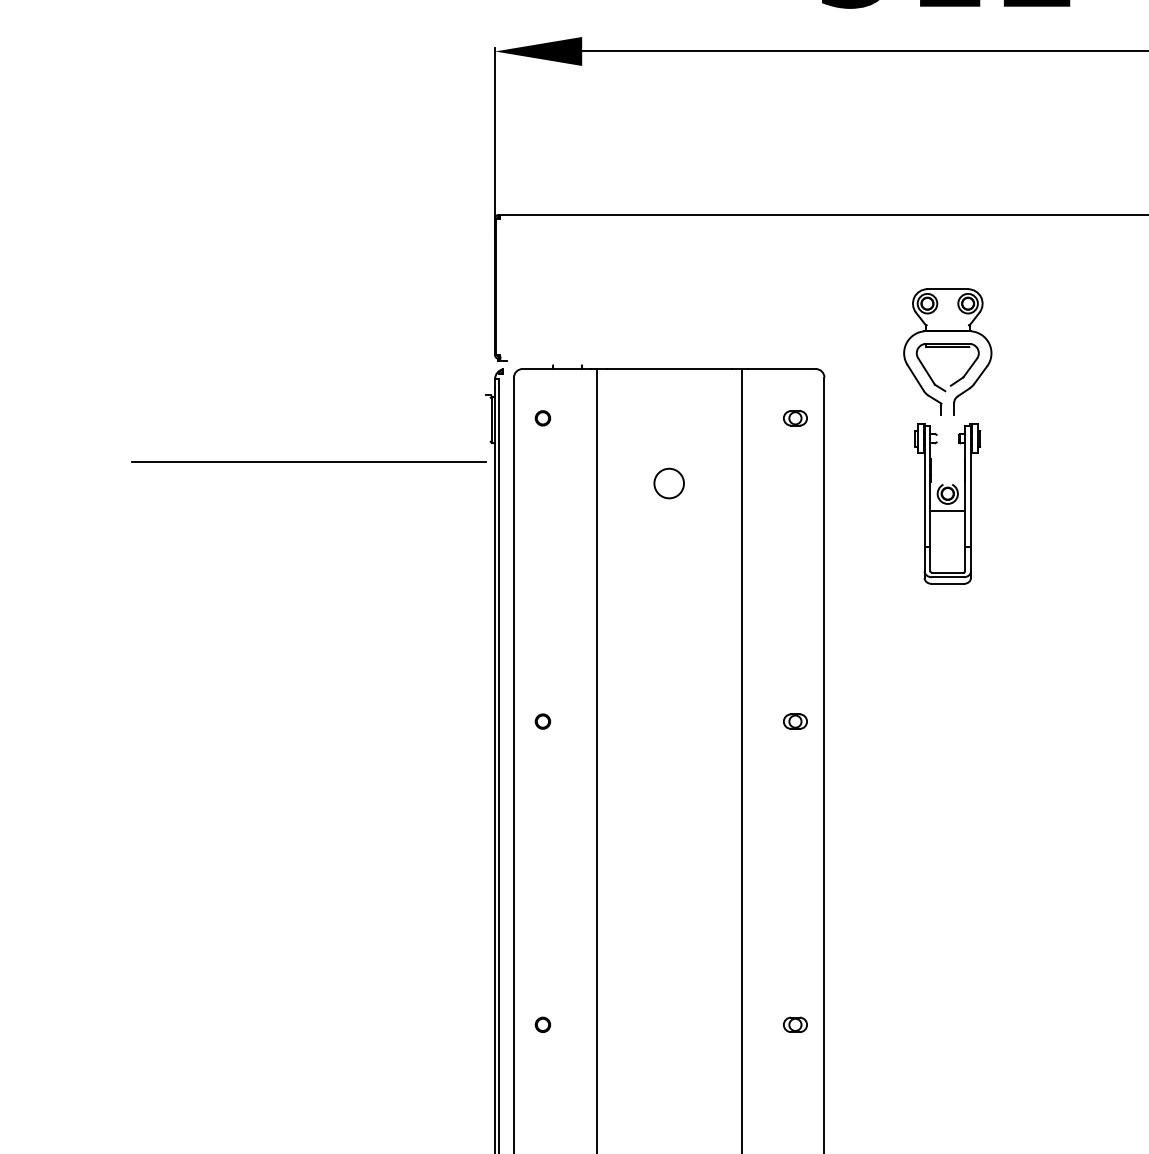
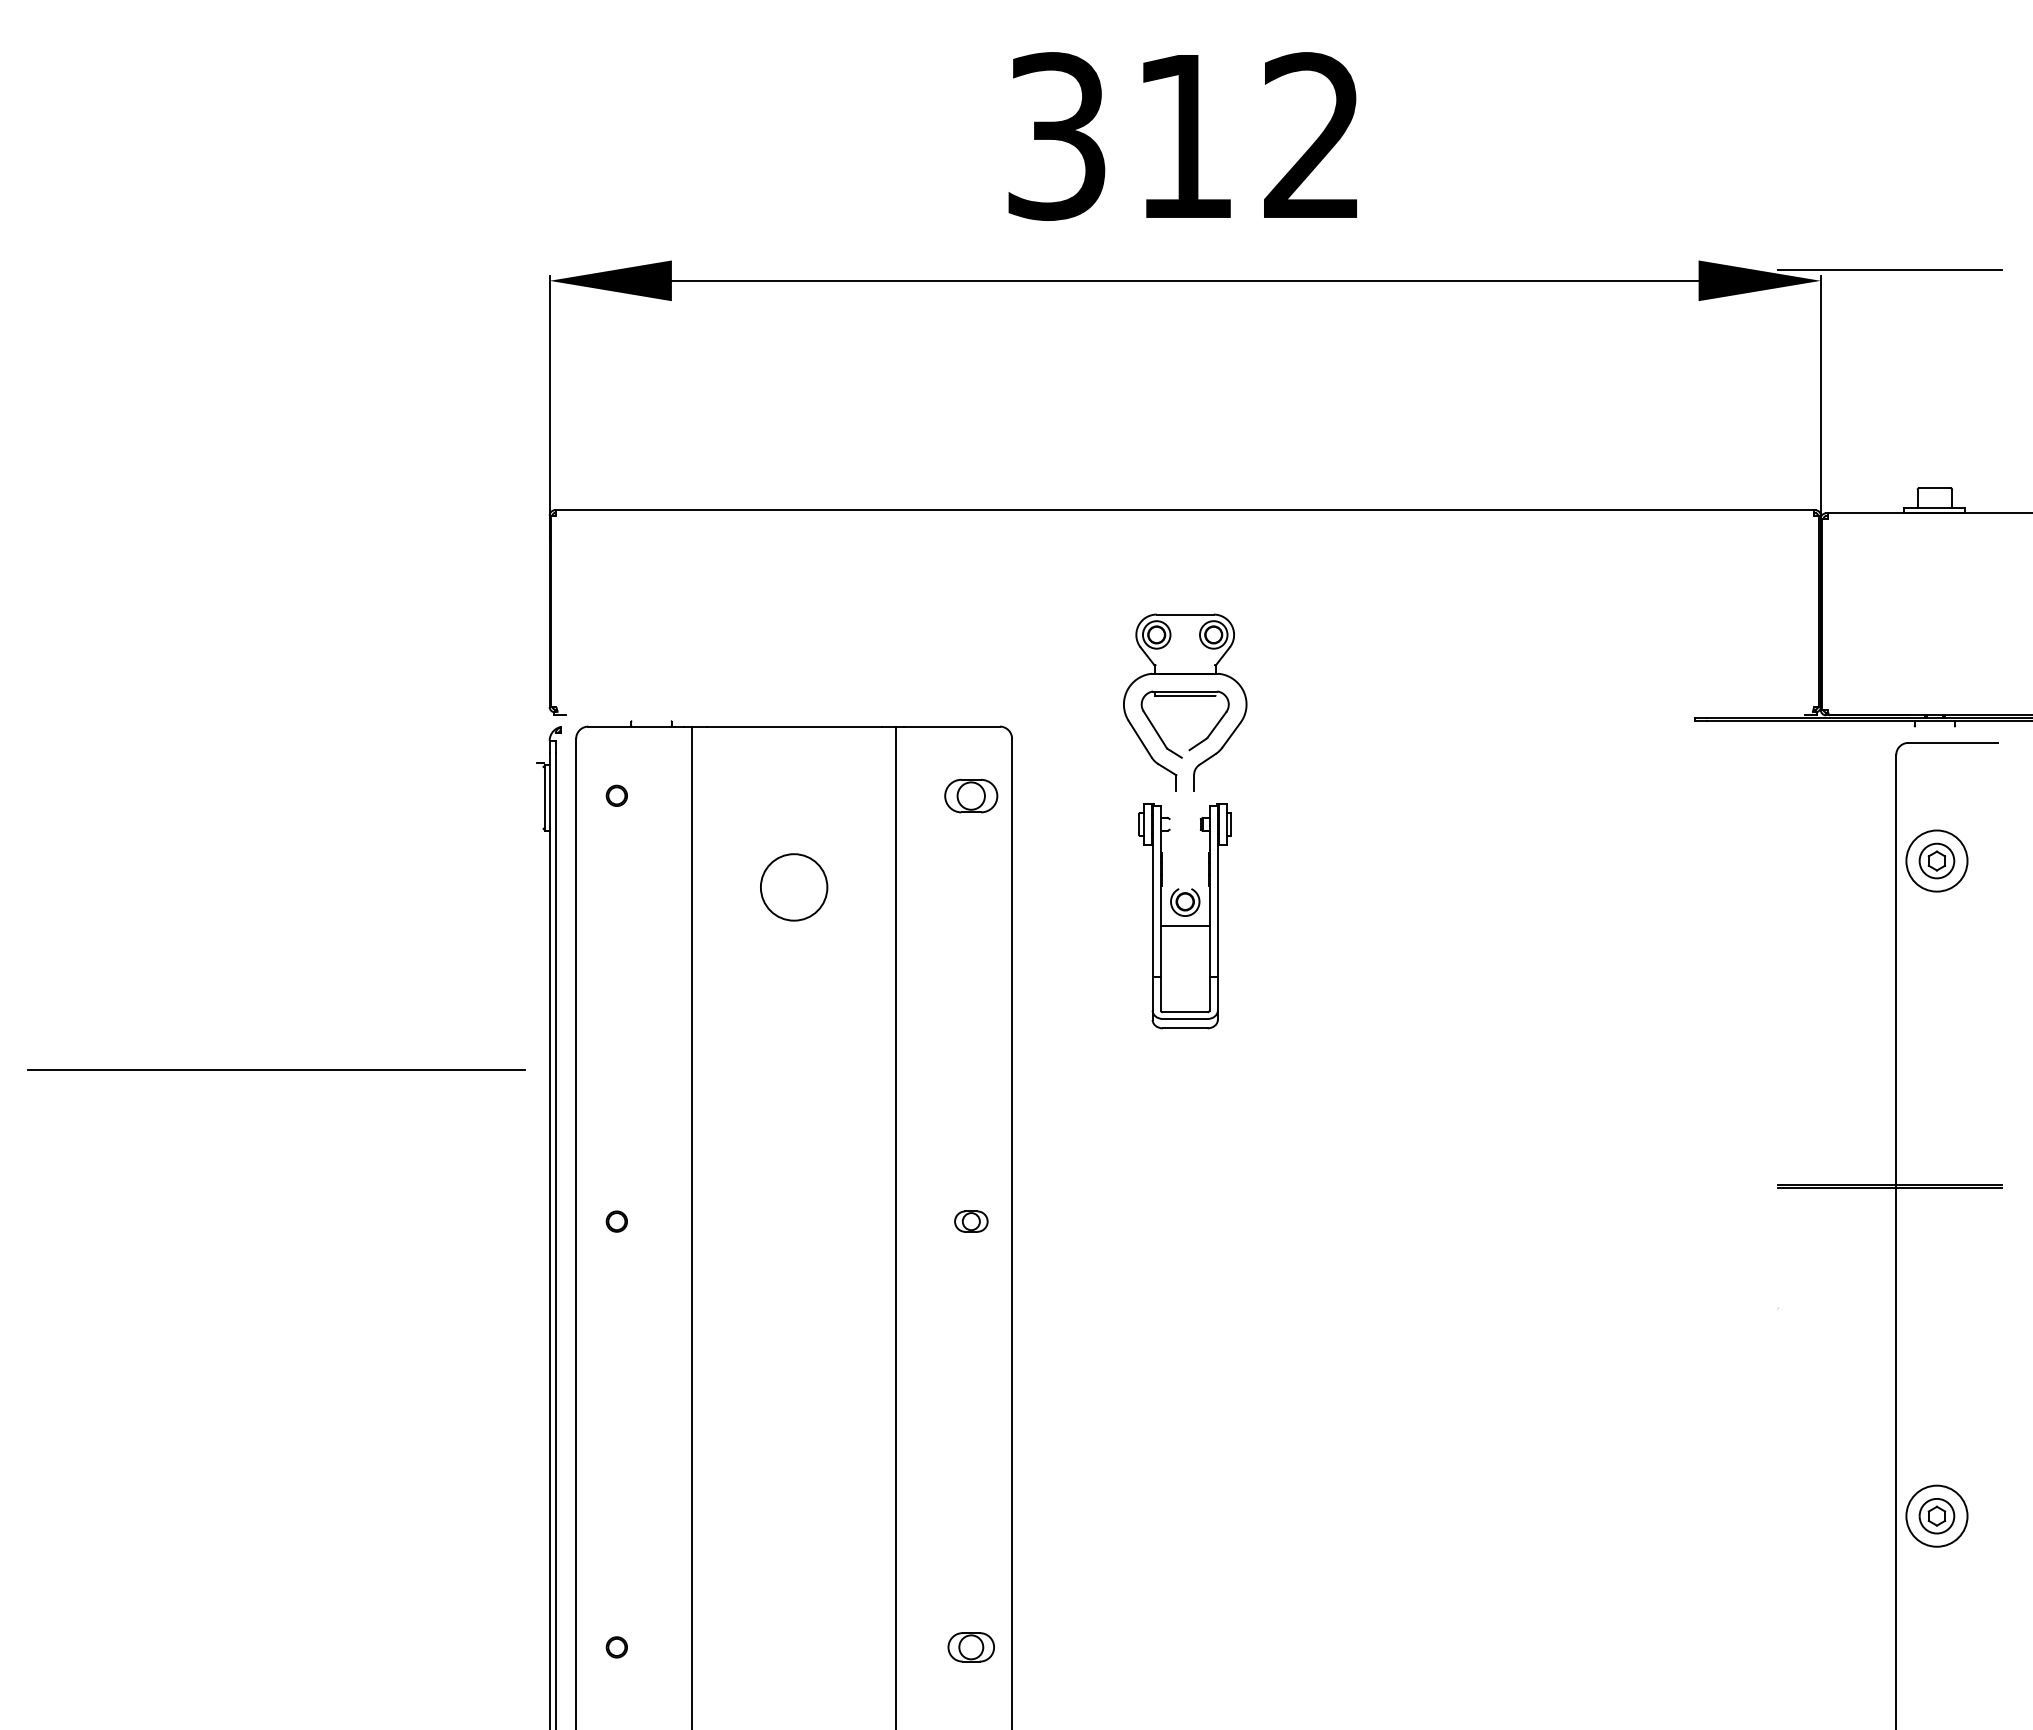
part: (795, 418) -> (971, 795), size x1.6
line: (309, 461) -> (276, 1069), moved
circle: (668, 483) -> (793, 887), size x1.6
part: (795, 1024) -> (971, 1647), size x1.4

